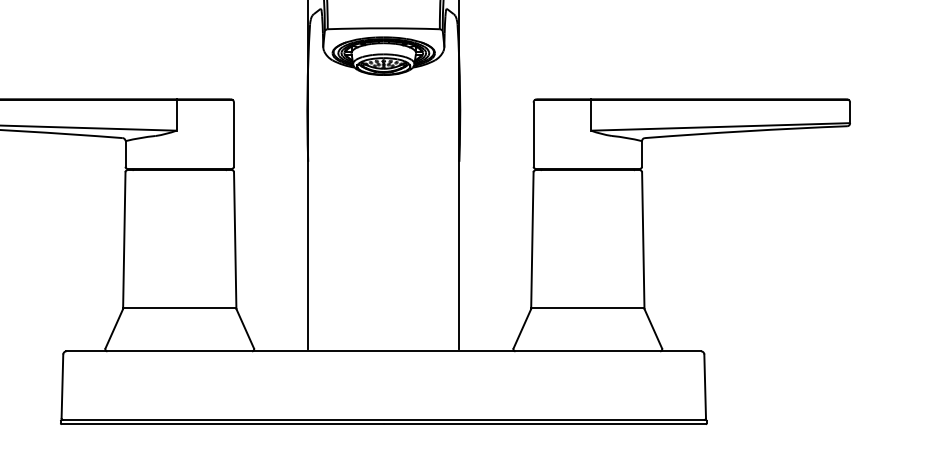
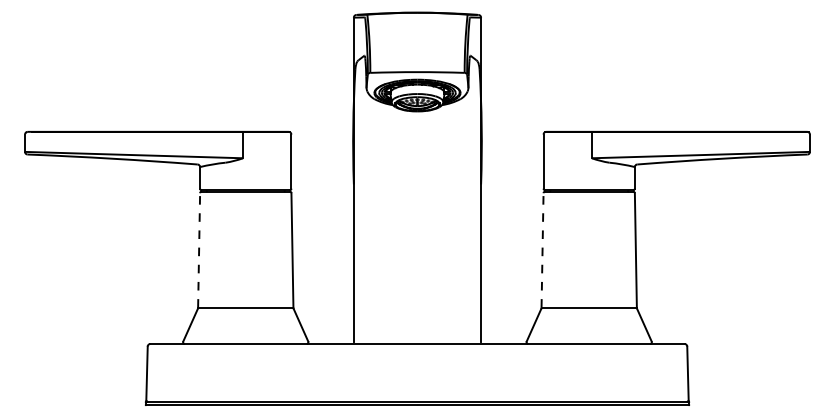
line: (124, 239) -> (199, 249), solid -> dashed
line: (532, 239) -> (542, 249), solid -> dashed

